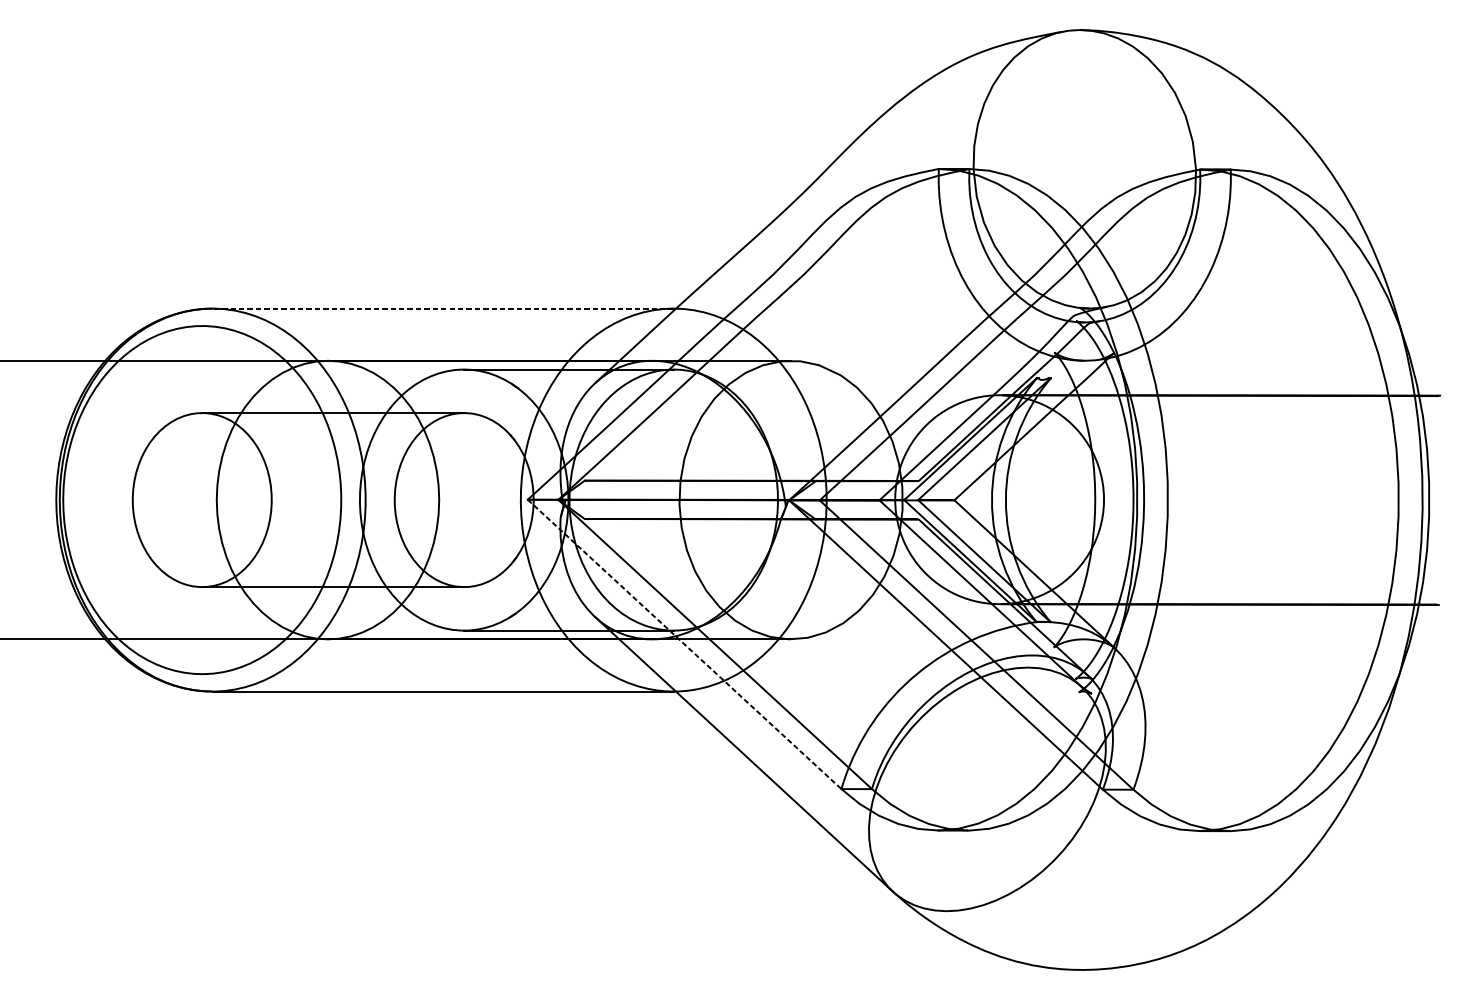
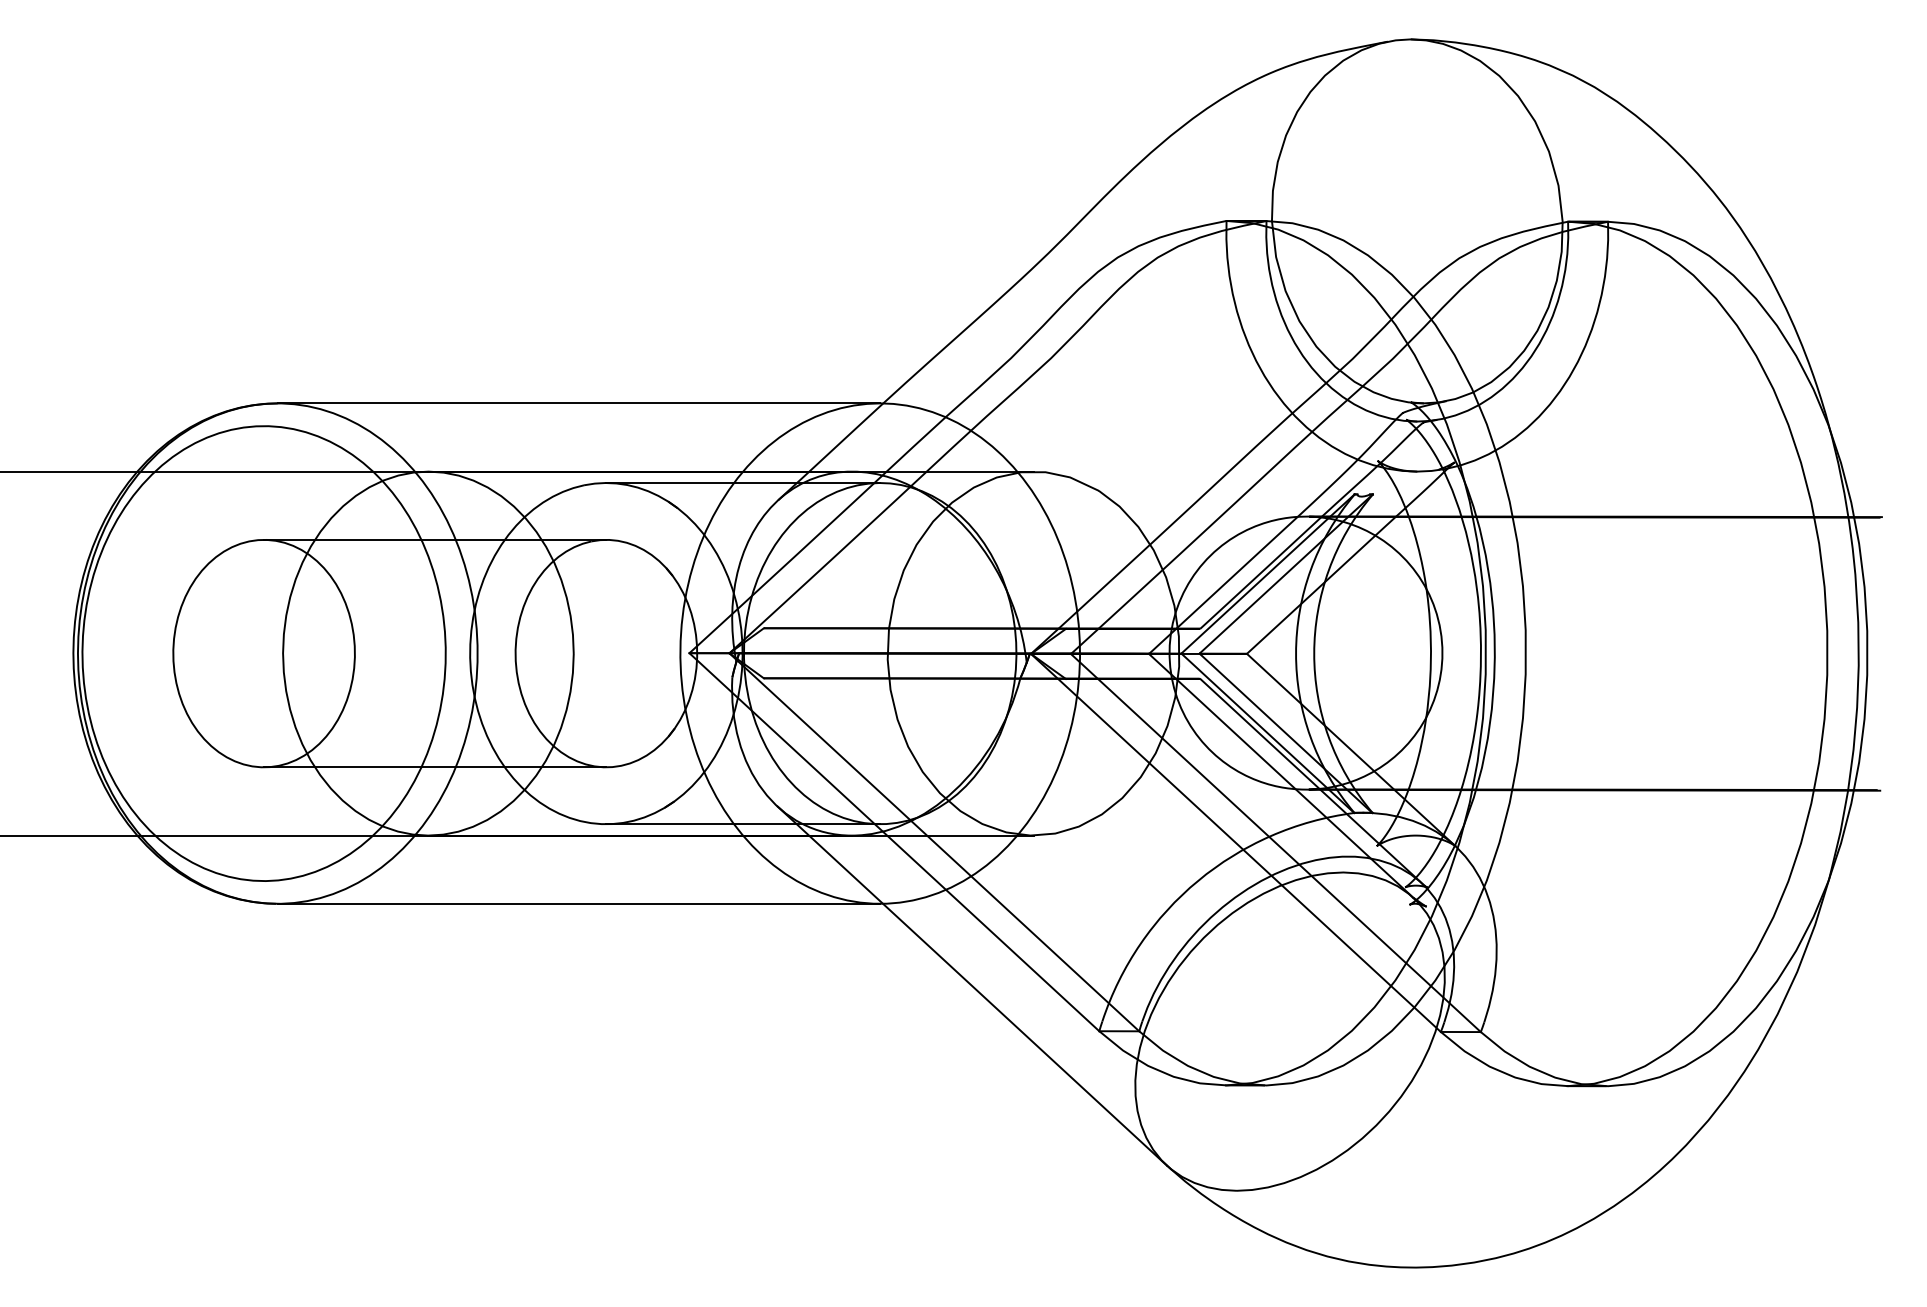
line: (442, 308) -> (578, 403), dashed -> solid
line: (684, 644) -> (894, 842), dashed -> solid

